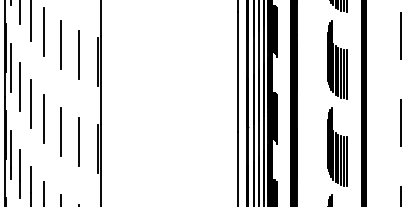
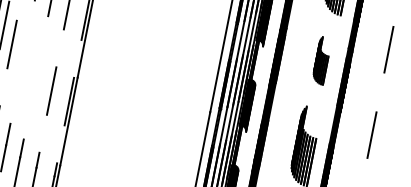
part: (337, 59) -> (321, 60), size x0.6
line: (44, 119) -> (22, 62), removed
line: (60, 131) -> (36, 77), removed

